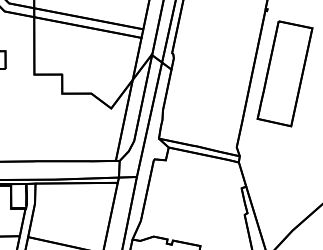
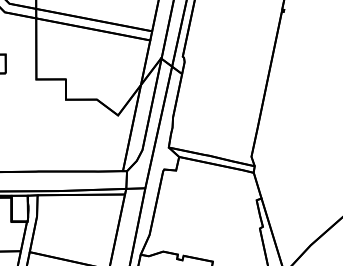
part: (284, 73) -> (302, 78), removed

